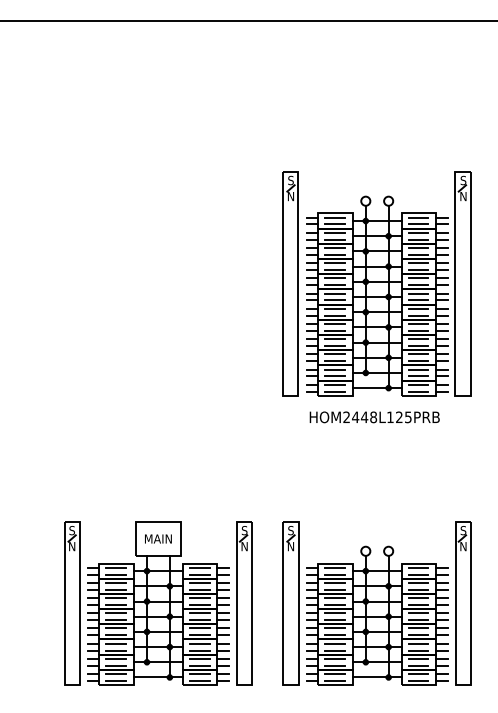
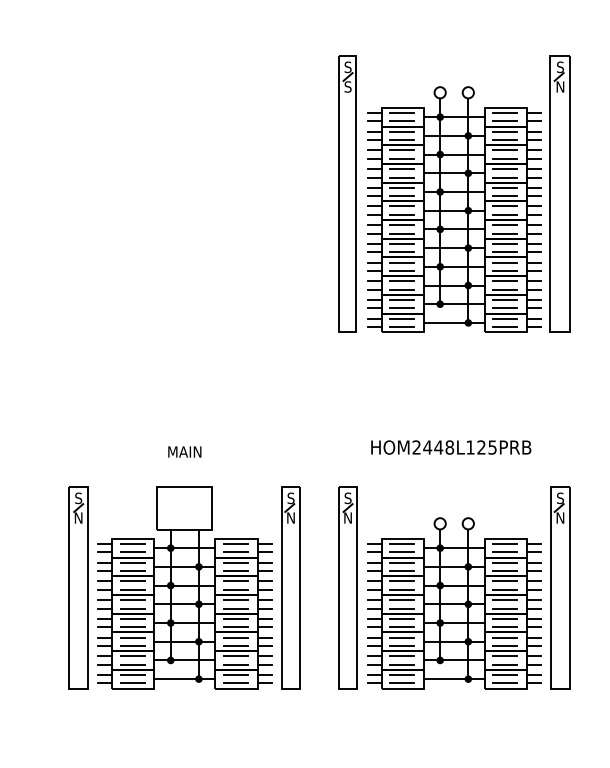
text: (290, 196) -> (347, 86), N -> S
text: (374, 417) -> (450, 447), moved
text: (158, 538) -> (184, 451), moved

